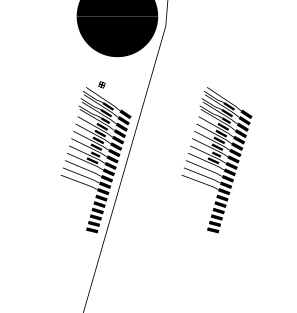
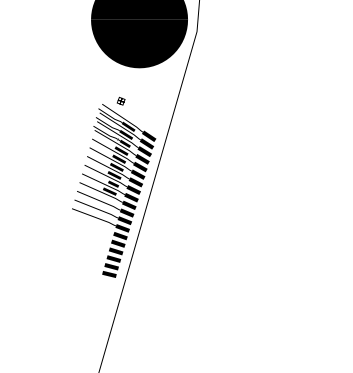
part: (217, 159) -> (258, 190), removed

